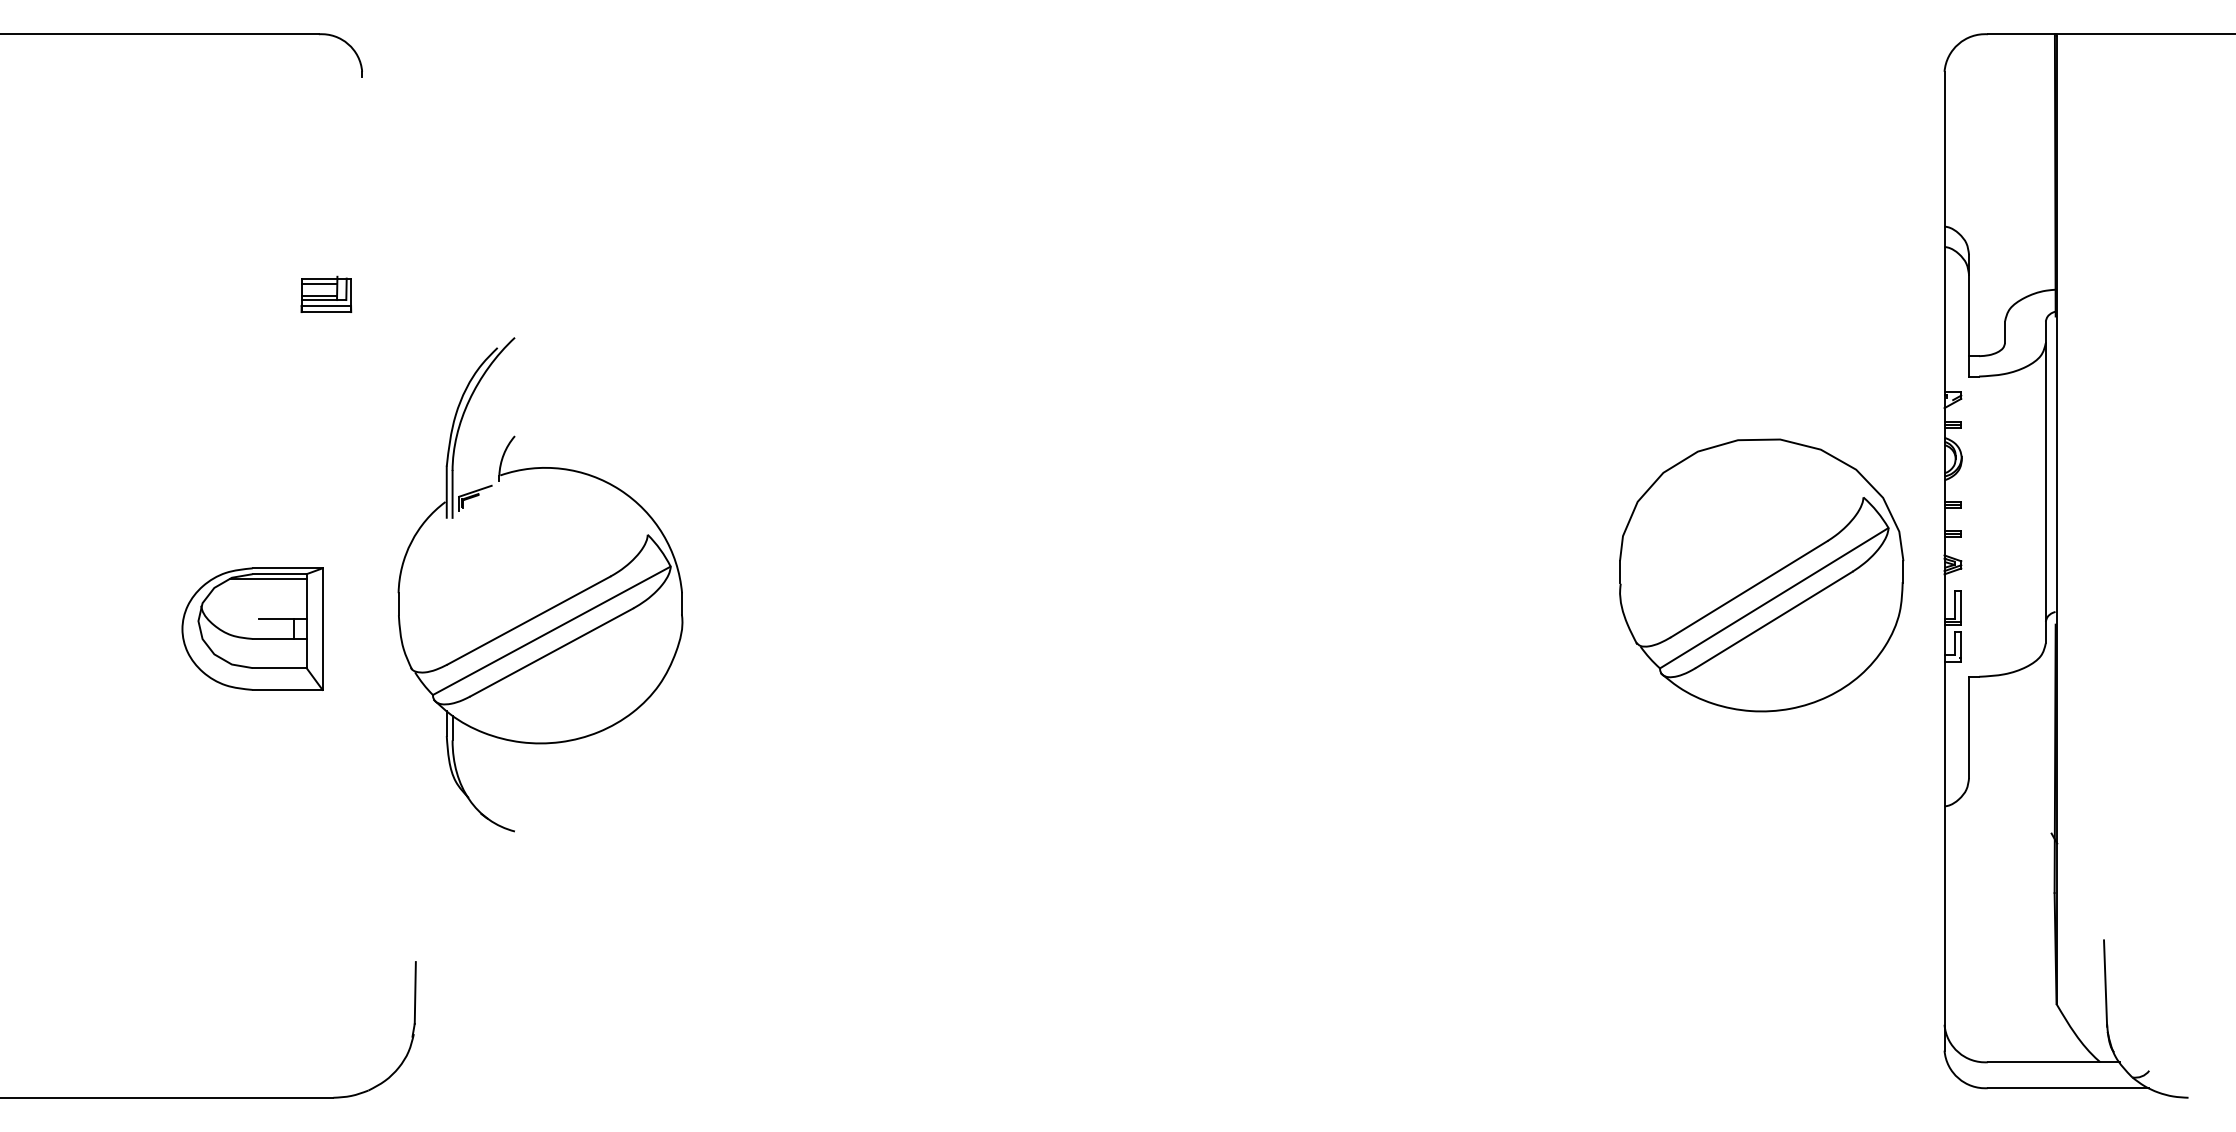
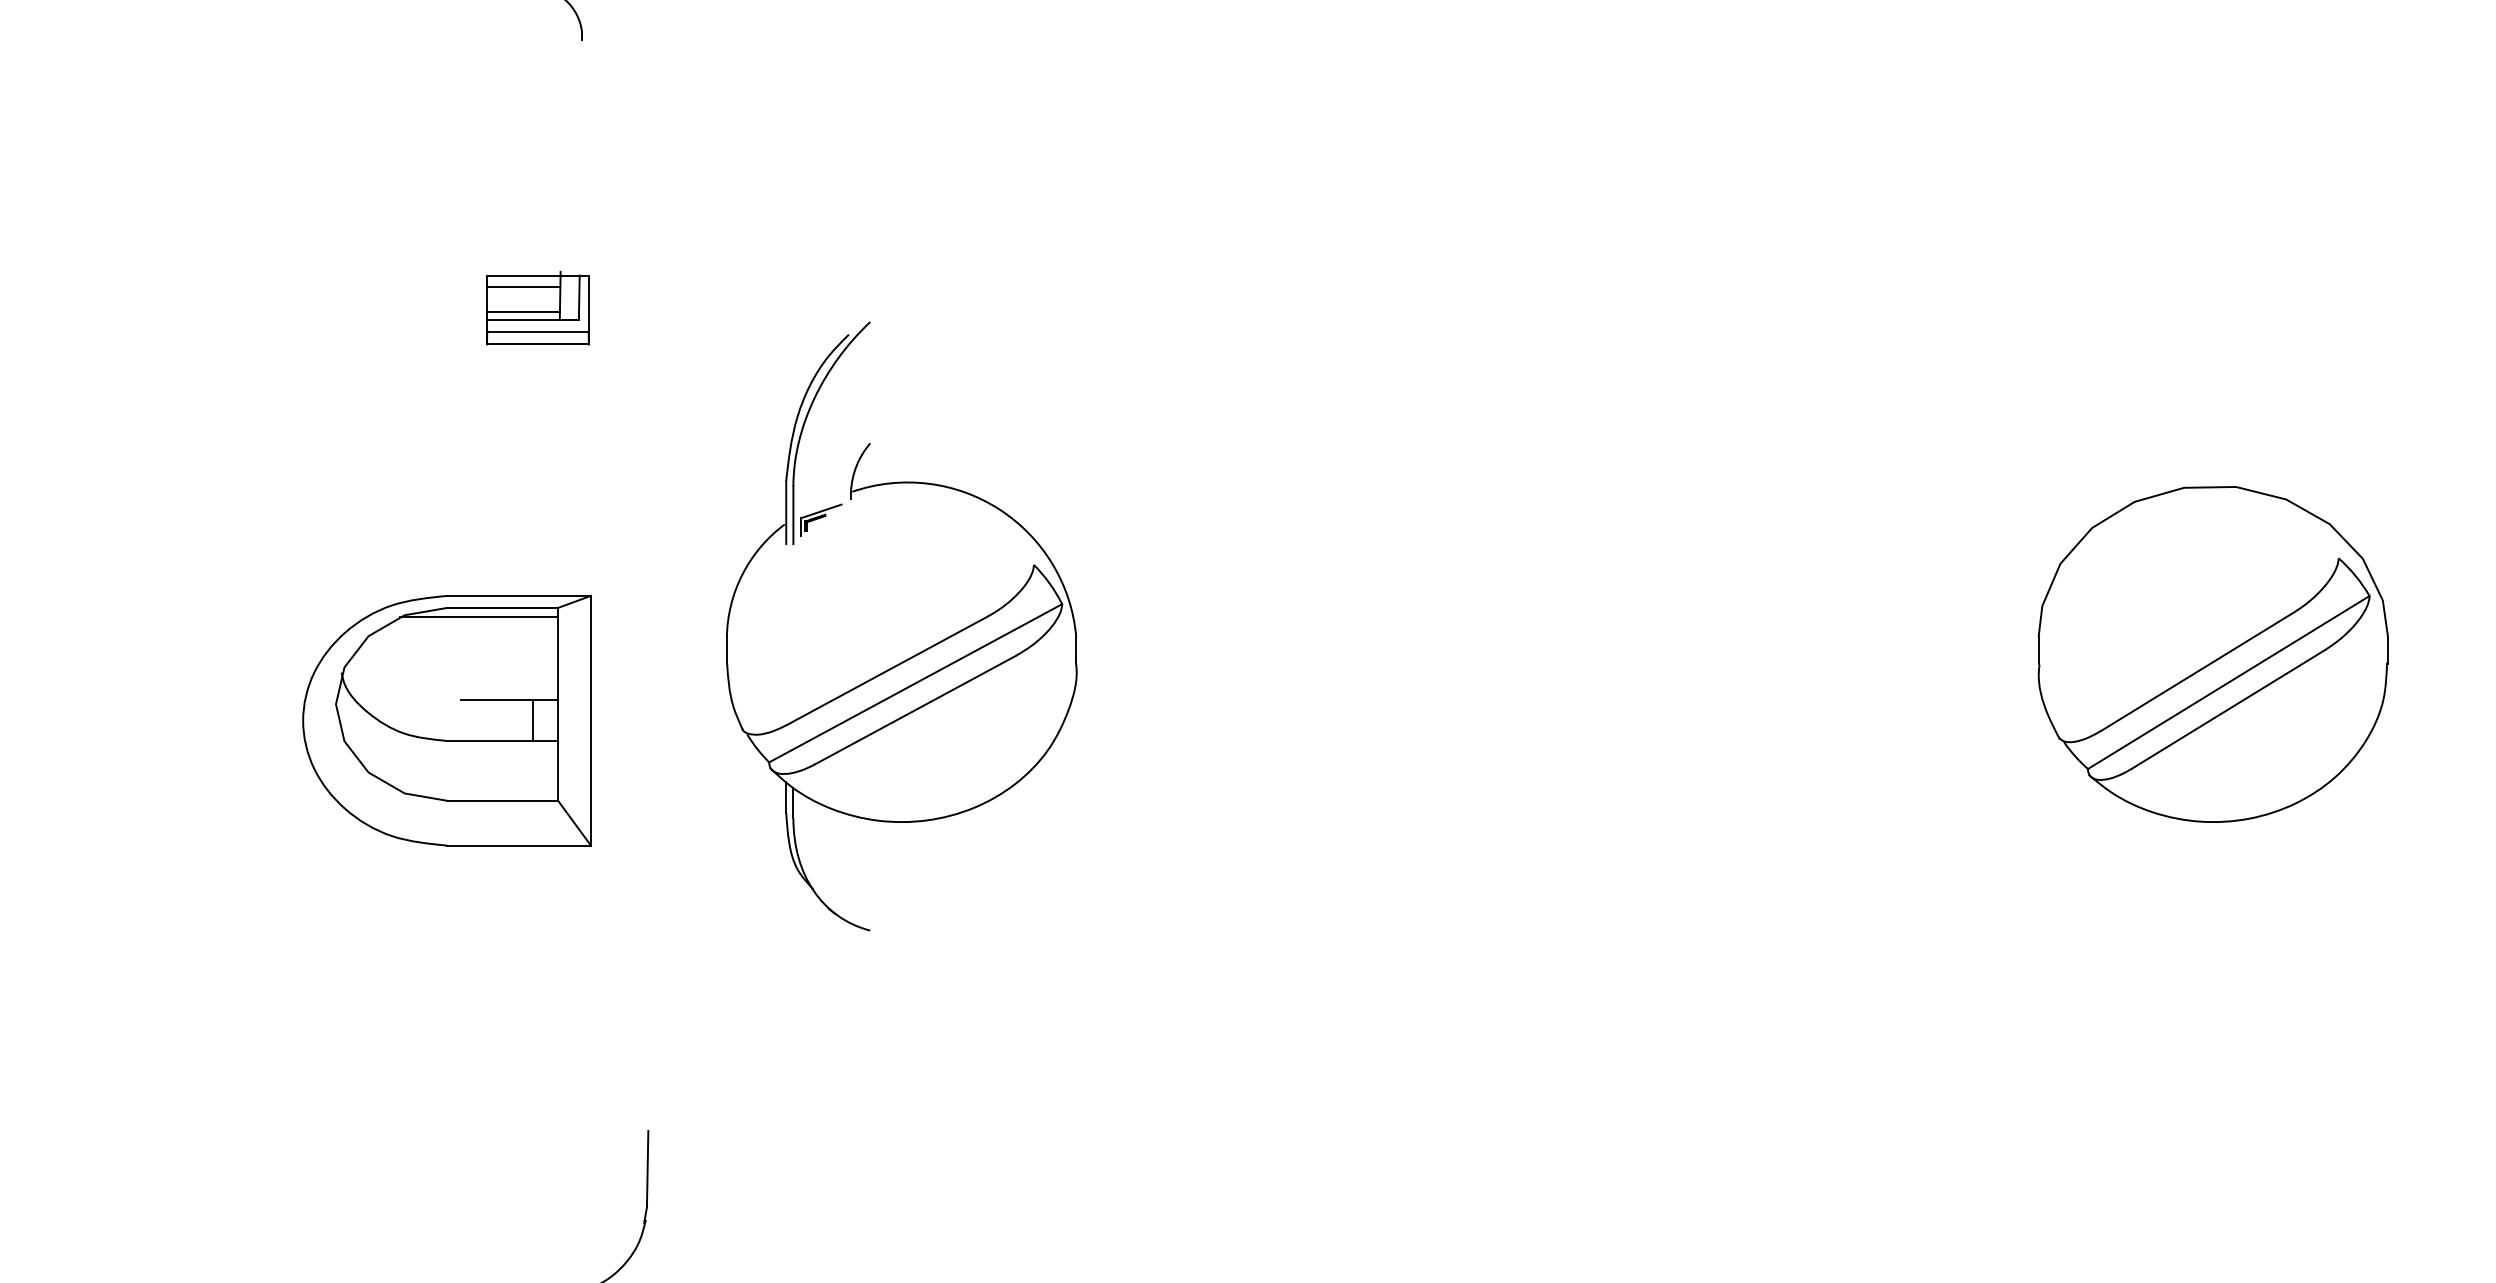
part: (326, 294) -> (538, 308), size x1.67
part: (1761, 575) -> (2213, 654), moved
part: (552, 606) -> (916, 653), moved
part: (252, 628) -> (447, 719), size x1.67

